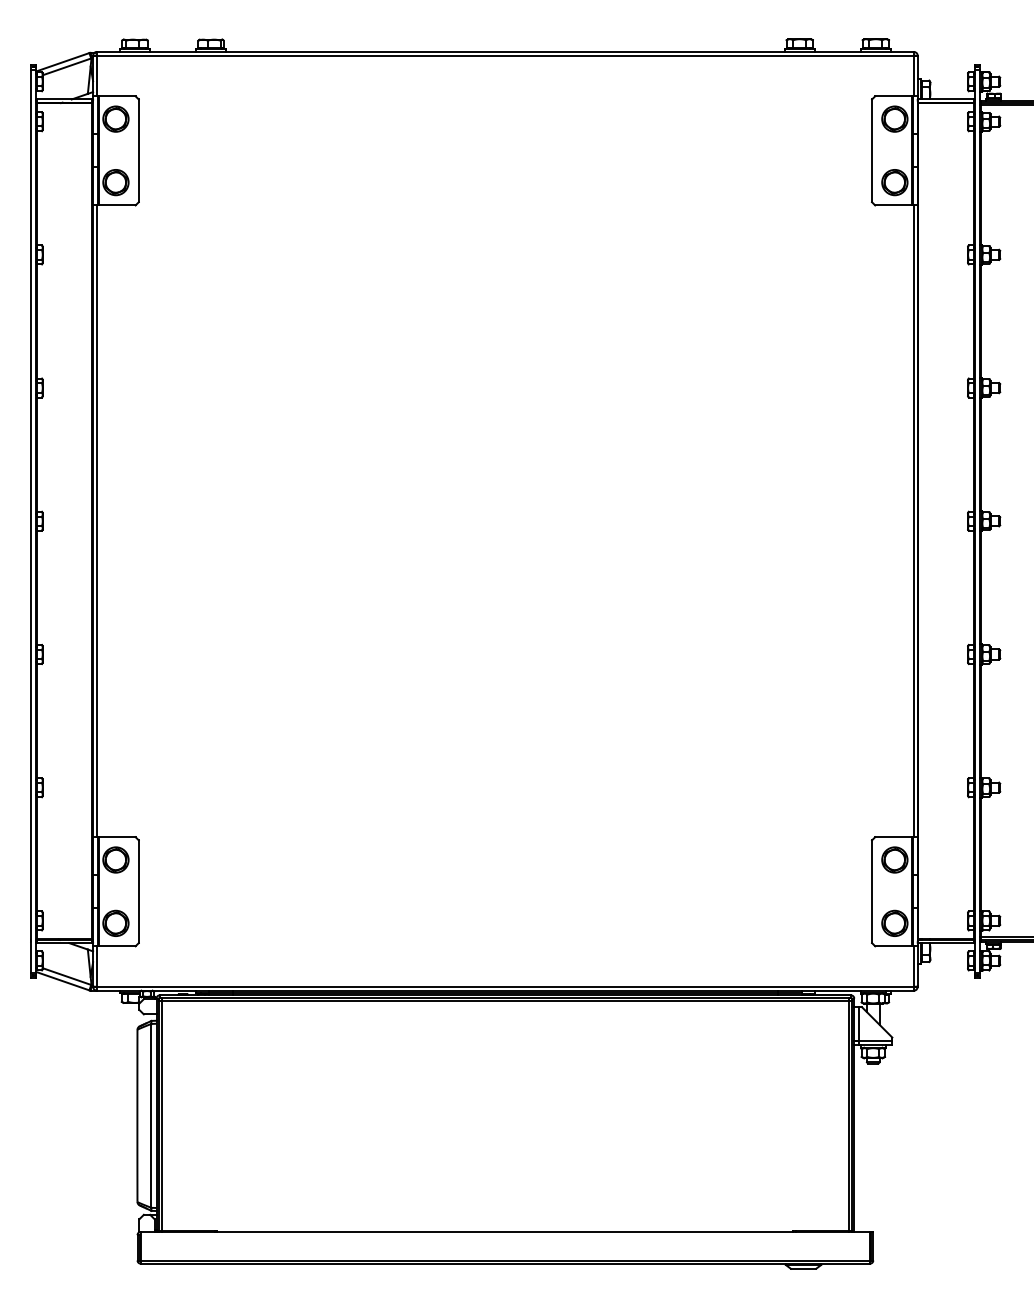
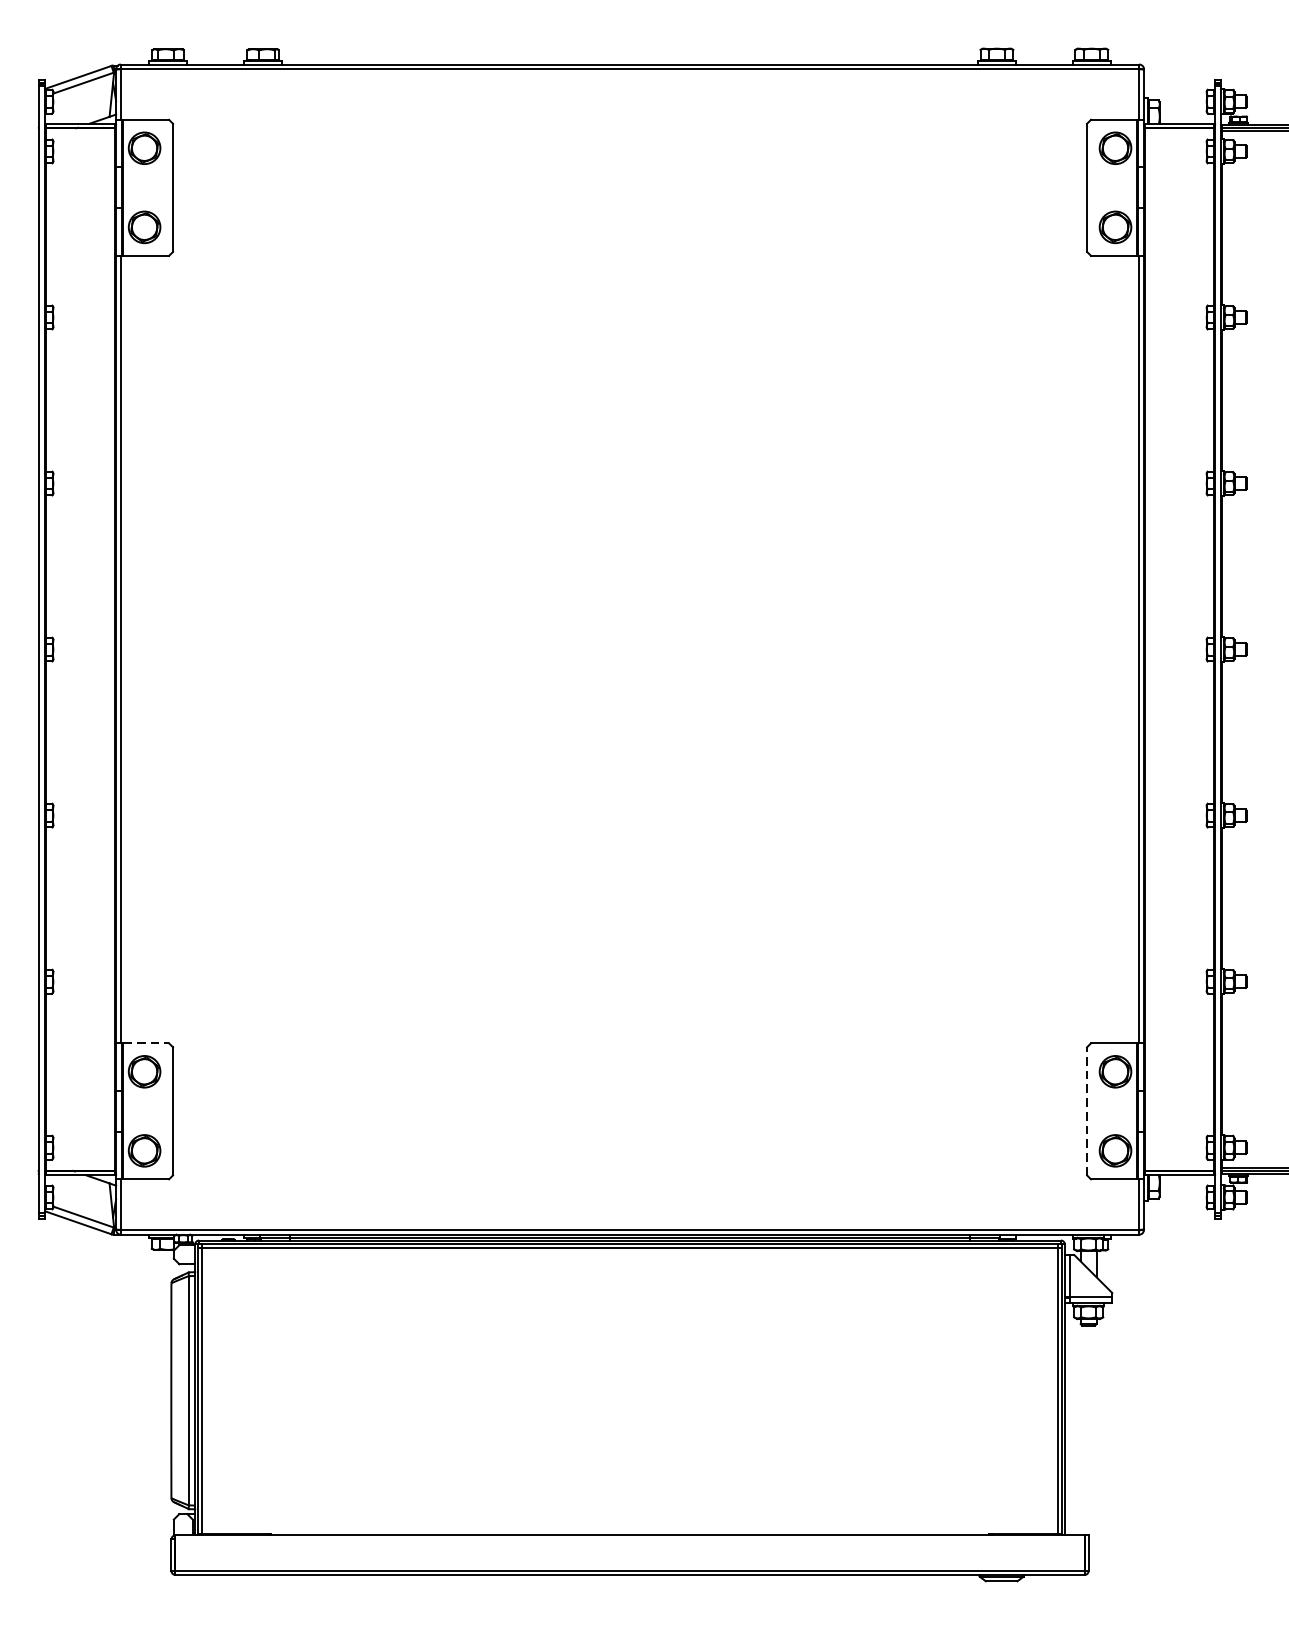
line: (117, 837) -> (146, 1043), solid -> dashed
line: (872, 891) -> (1087, 1111), solid -> dashed

